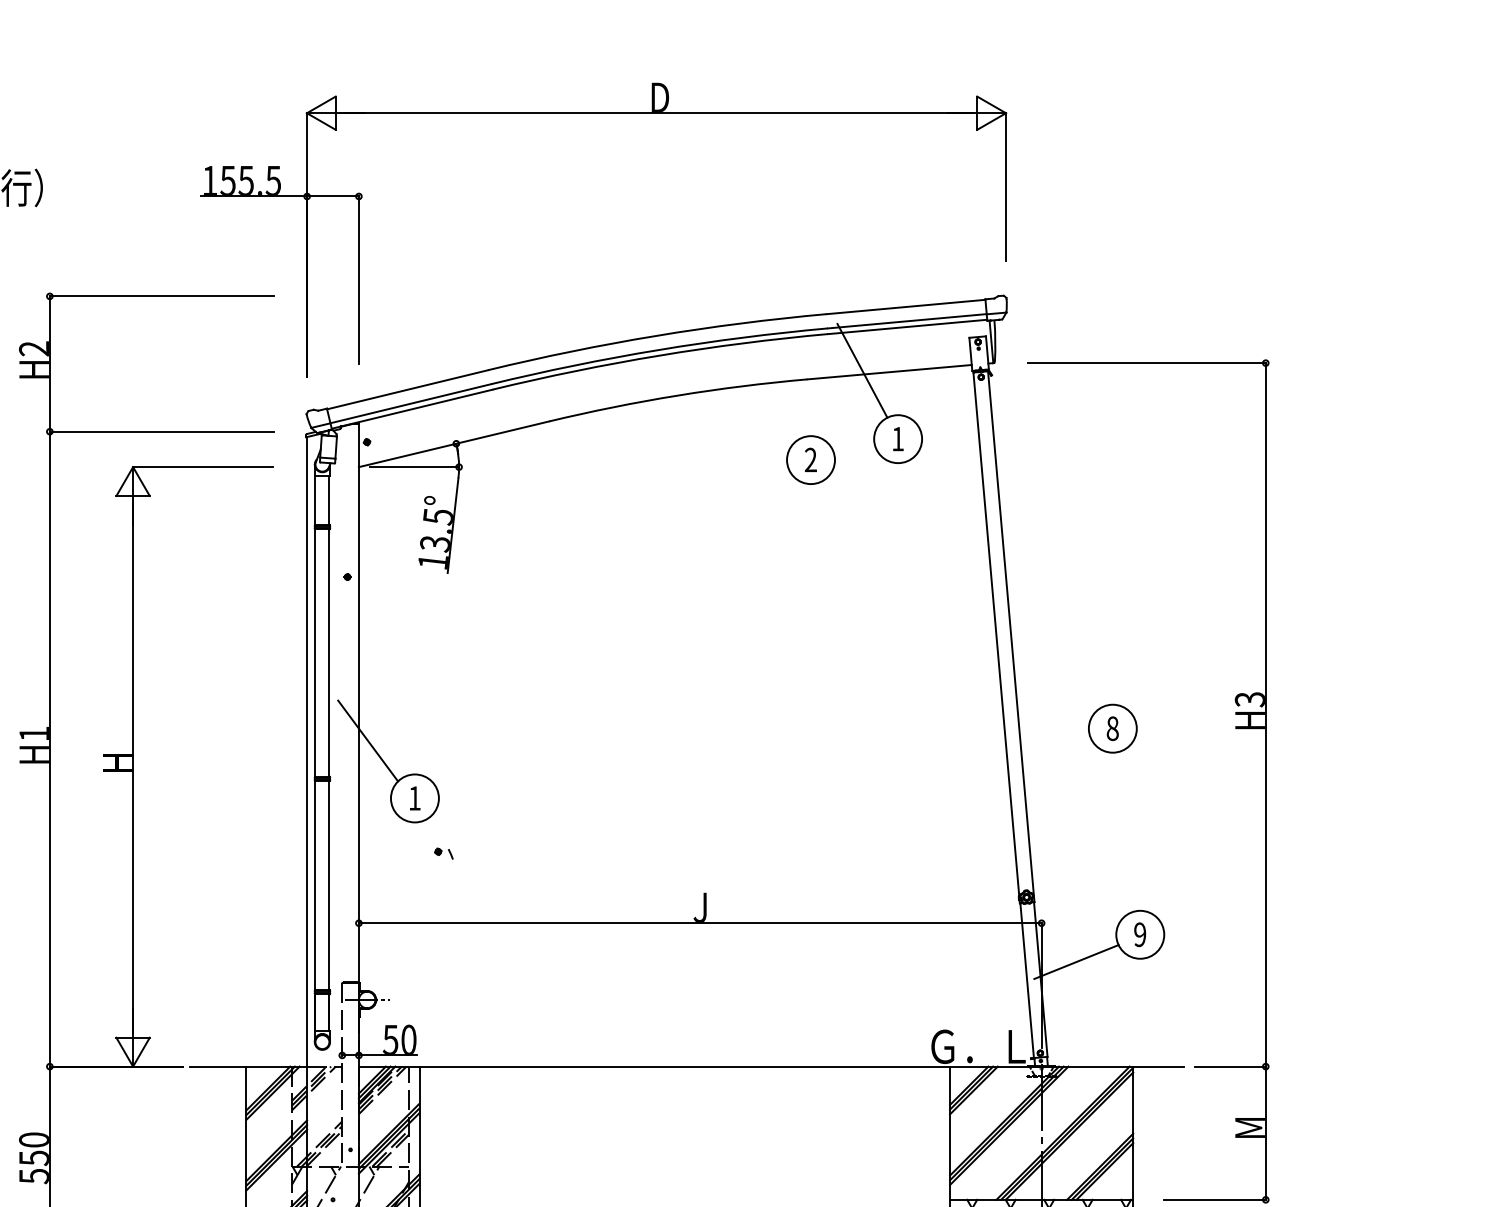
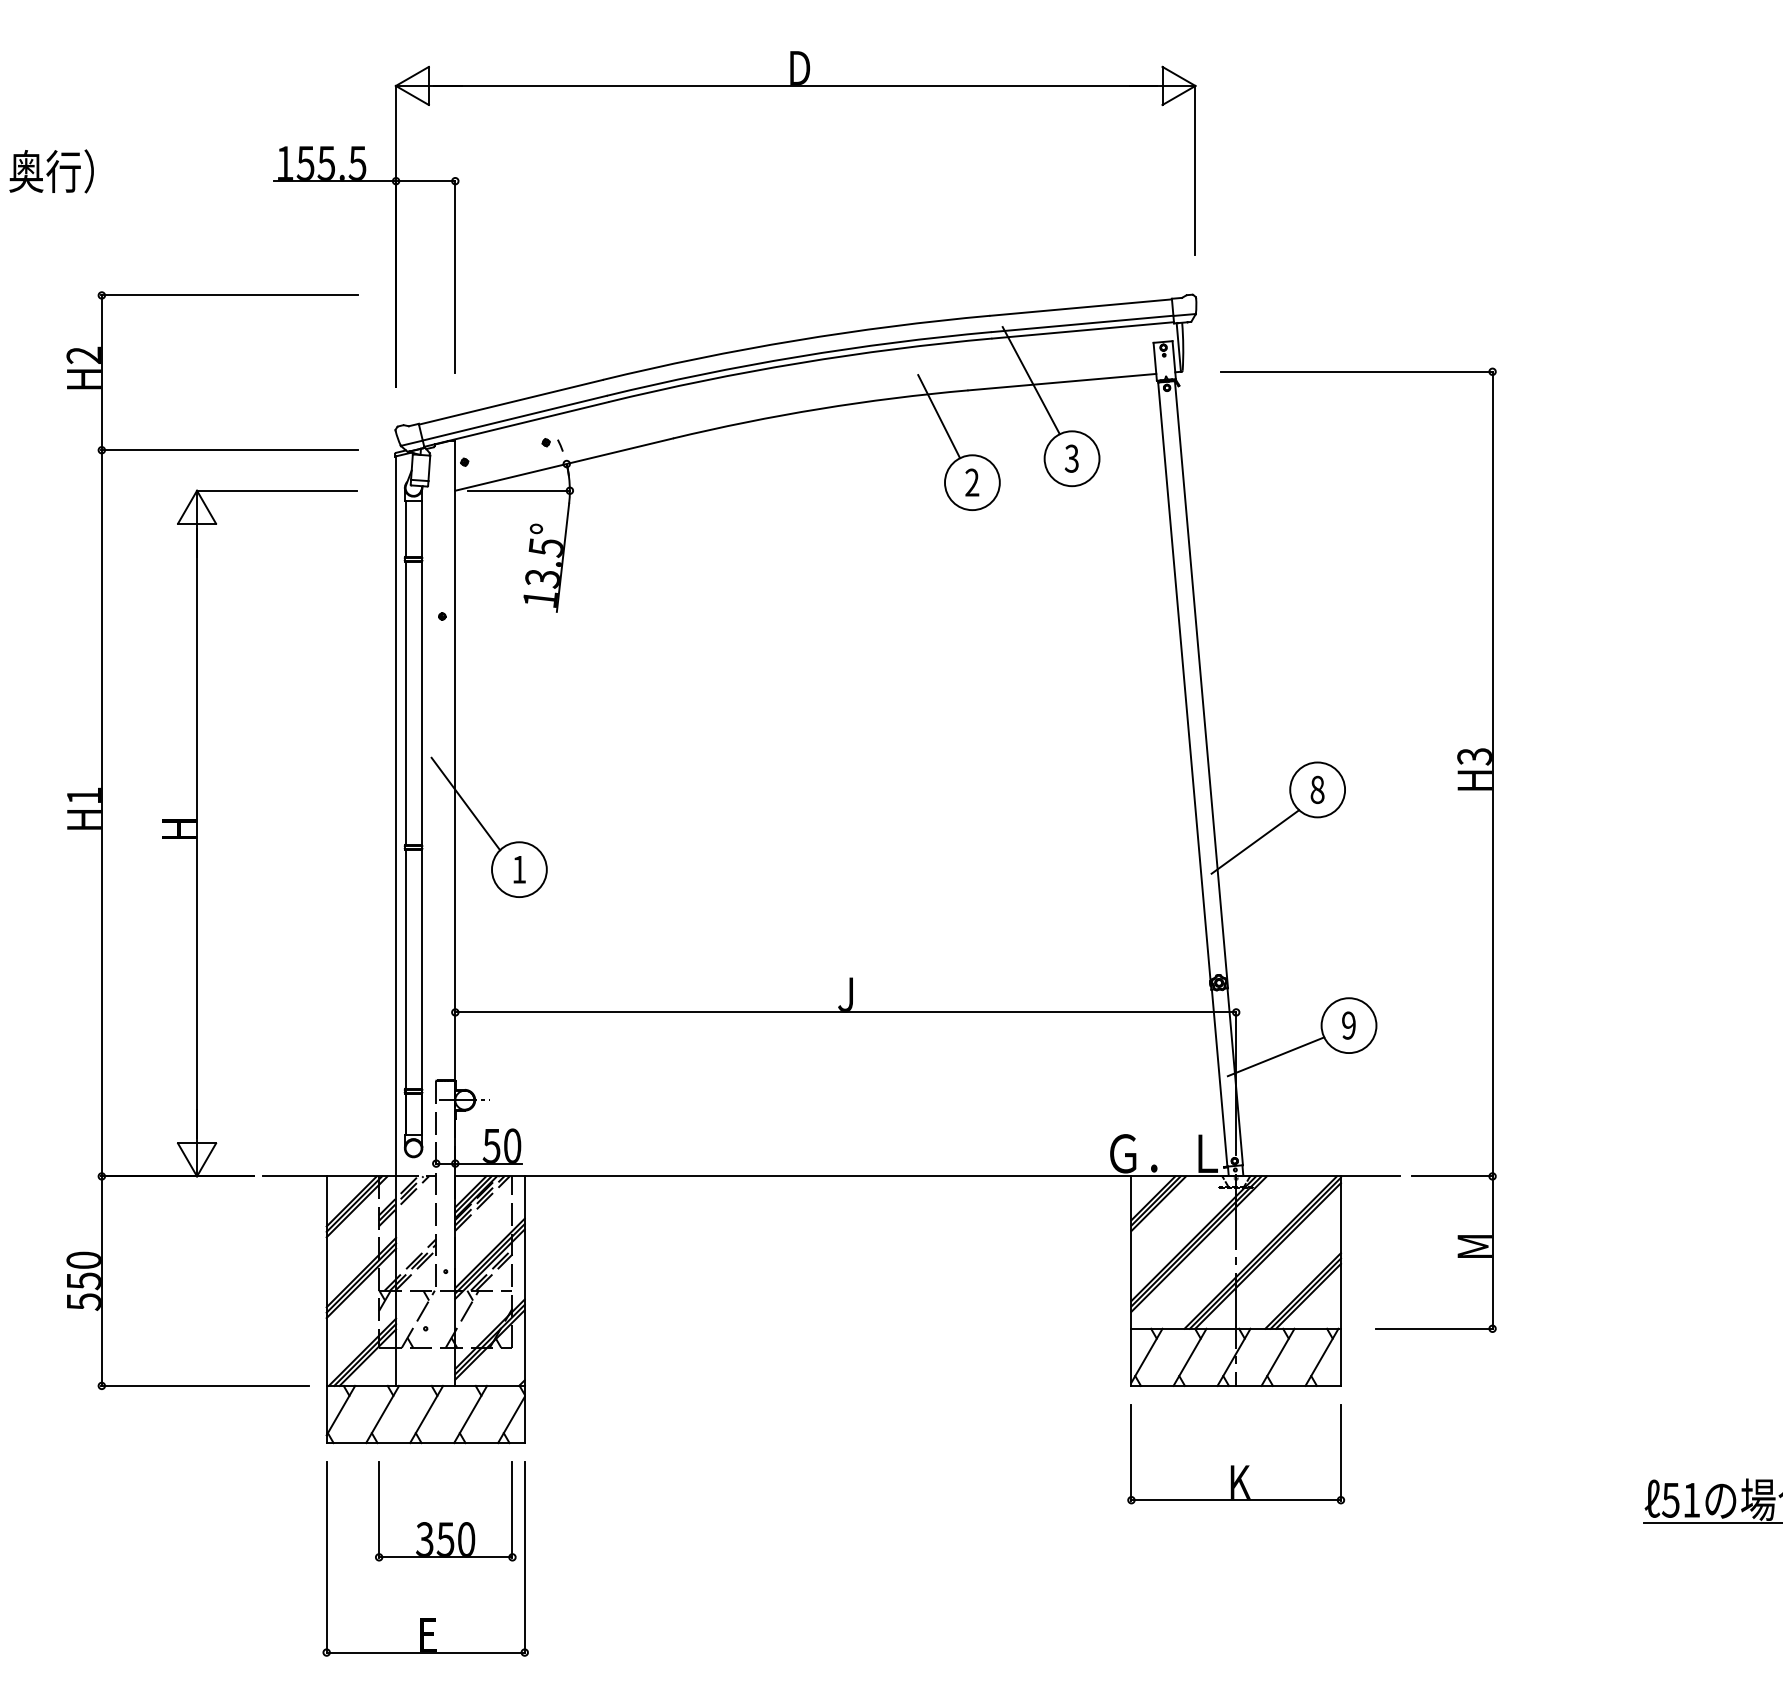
line: (782, 402) -> (939, 416), added
text: (897, 438) -> (1071, 458), 1 -> 3
line: (1058, 773) -> (1255, 841), added
part: (443, 853) -> (552, 444), moved

